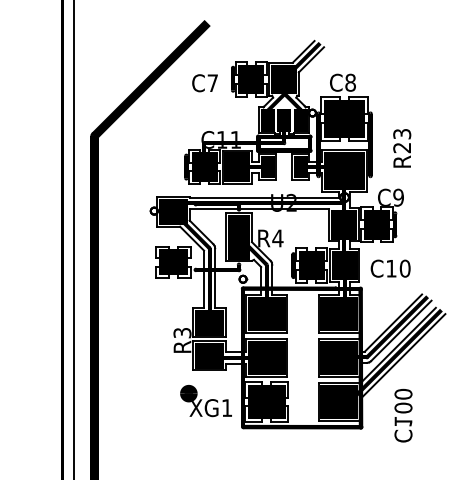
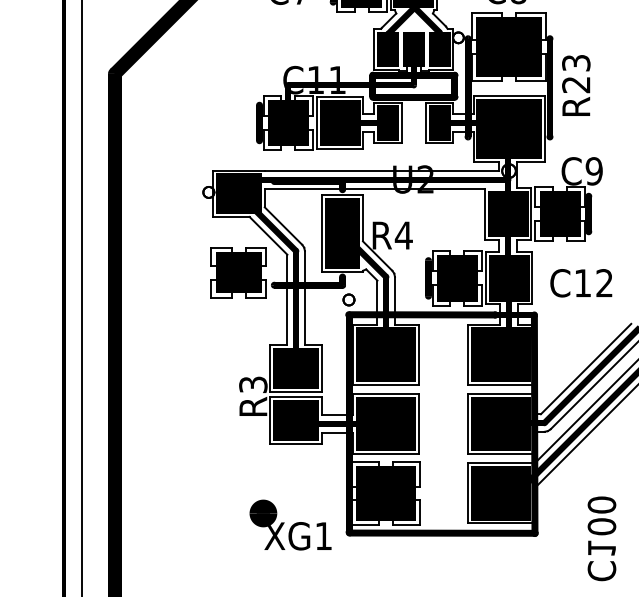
text: (402, 148) -> (576, 85), moved
text: (404, 268) -> (603, 282), C10 -> C12
text: (205, 401) -> (289, 525), moved
text: (403, 415) -> (601, 538), moved

